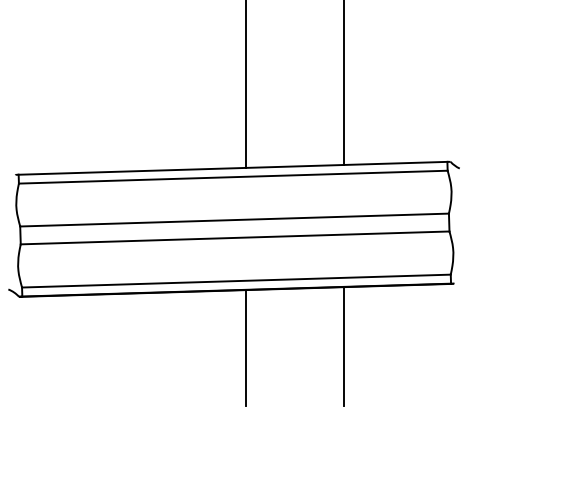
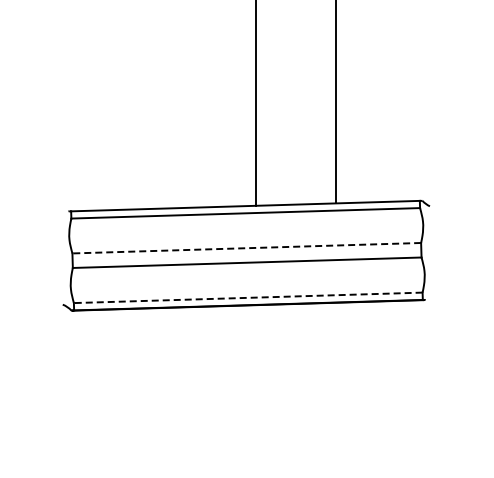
line: (234, 220) -> (246, 248), solid -> dashed
line: (235, 280) -> (247, 297), solid -> dashed
line: (343, 345) -> (335, 350), removed
line: (246, 348) -> (256, 352), removed

